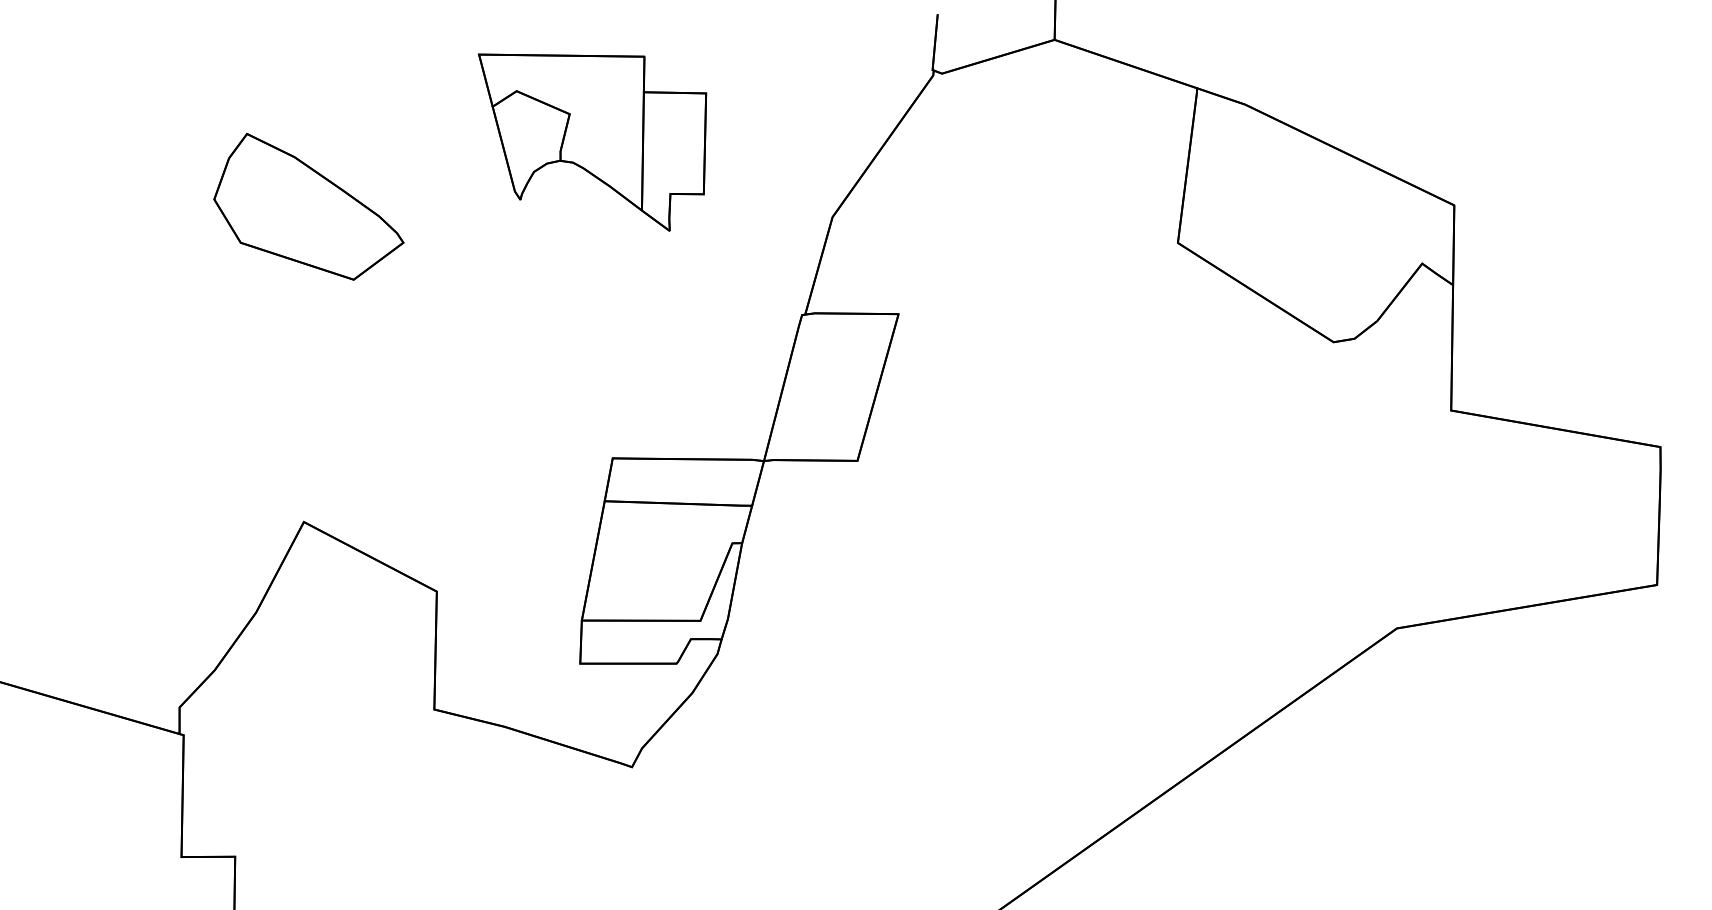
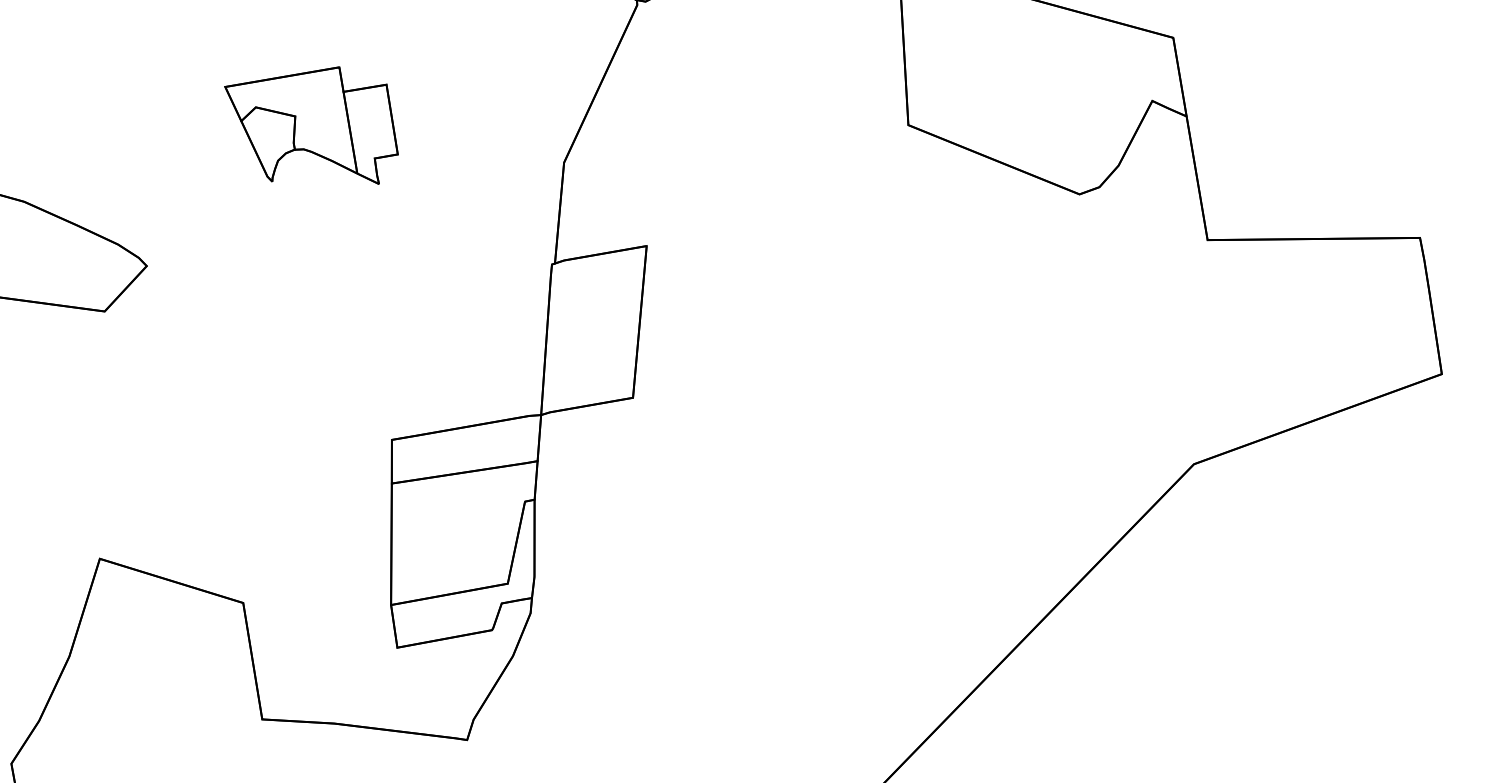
part: (592, 142) -> (314, 133), size x0.7

